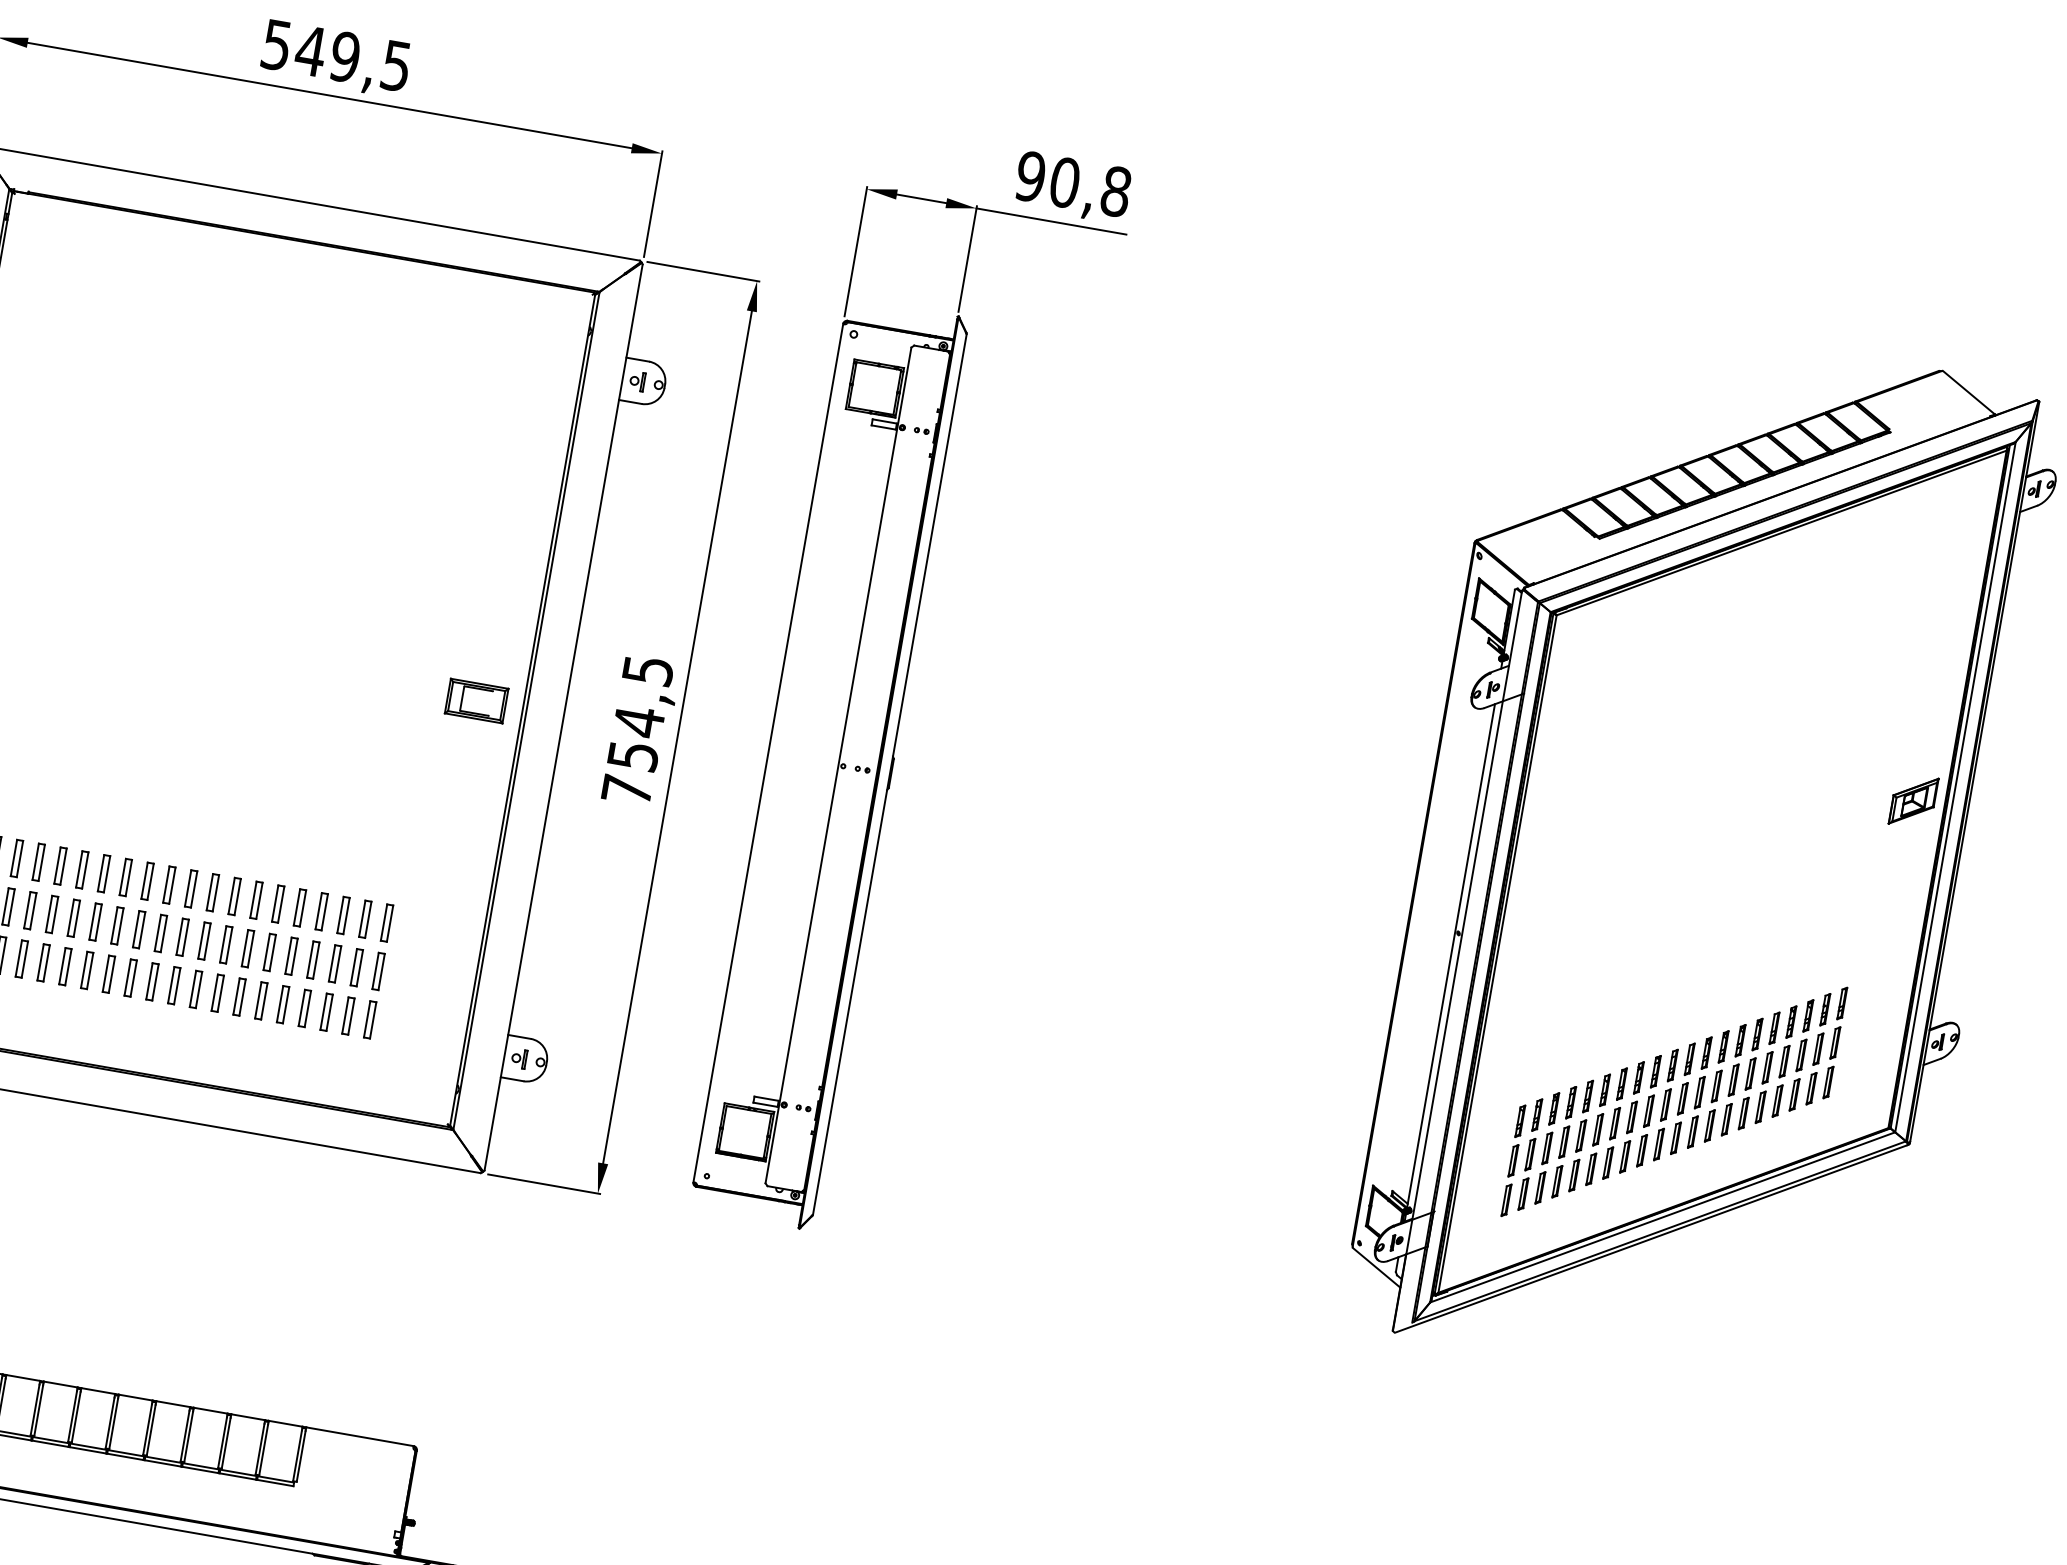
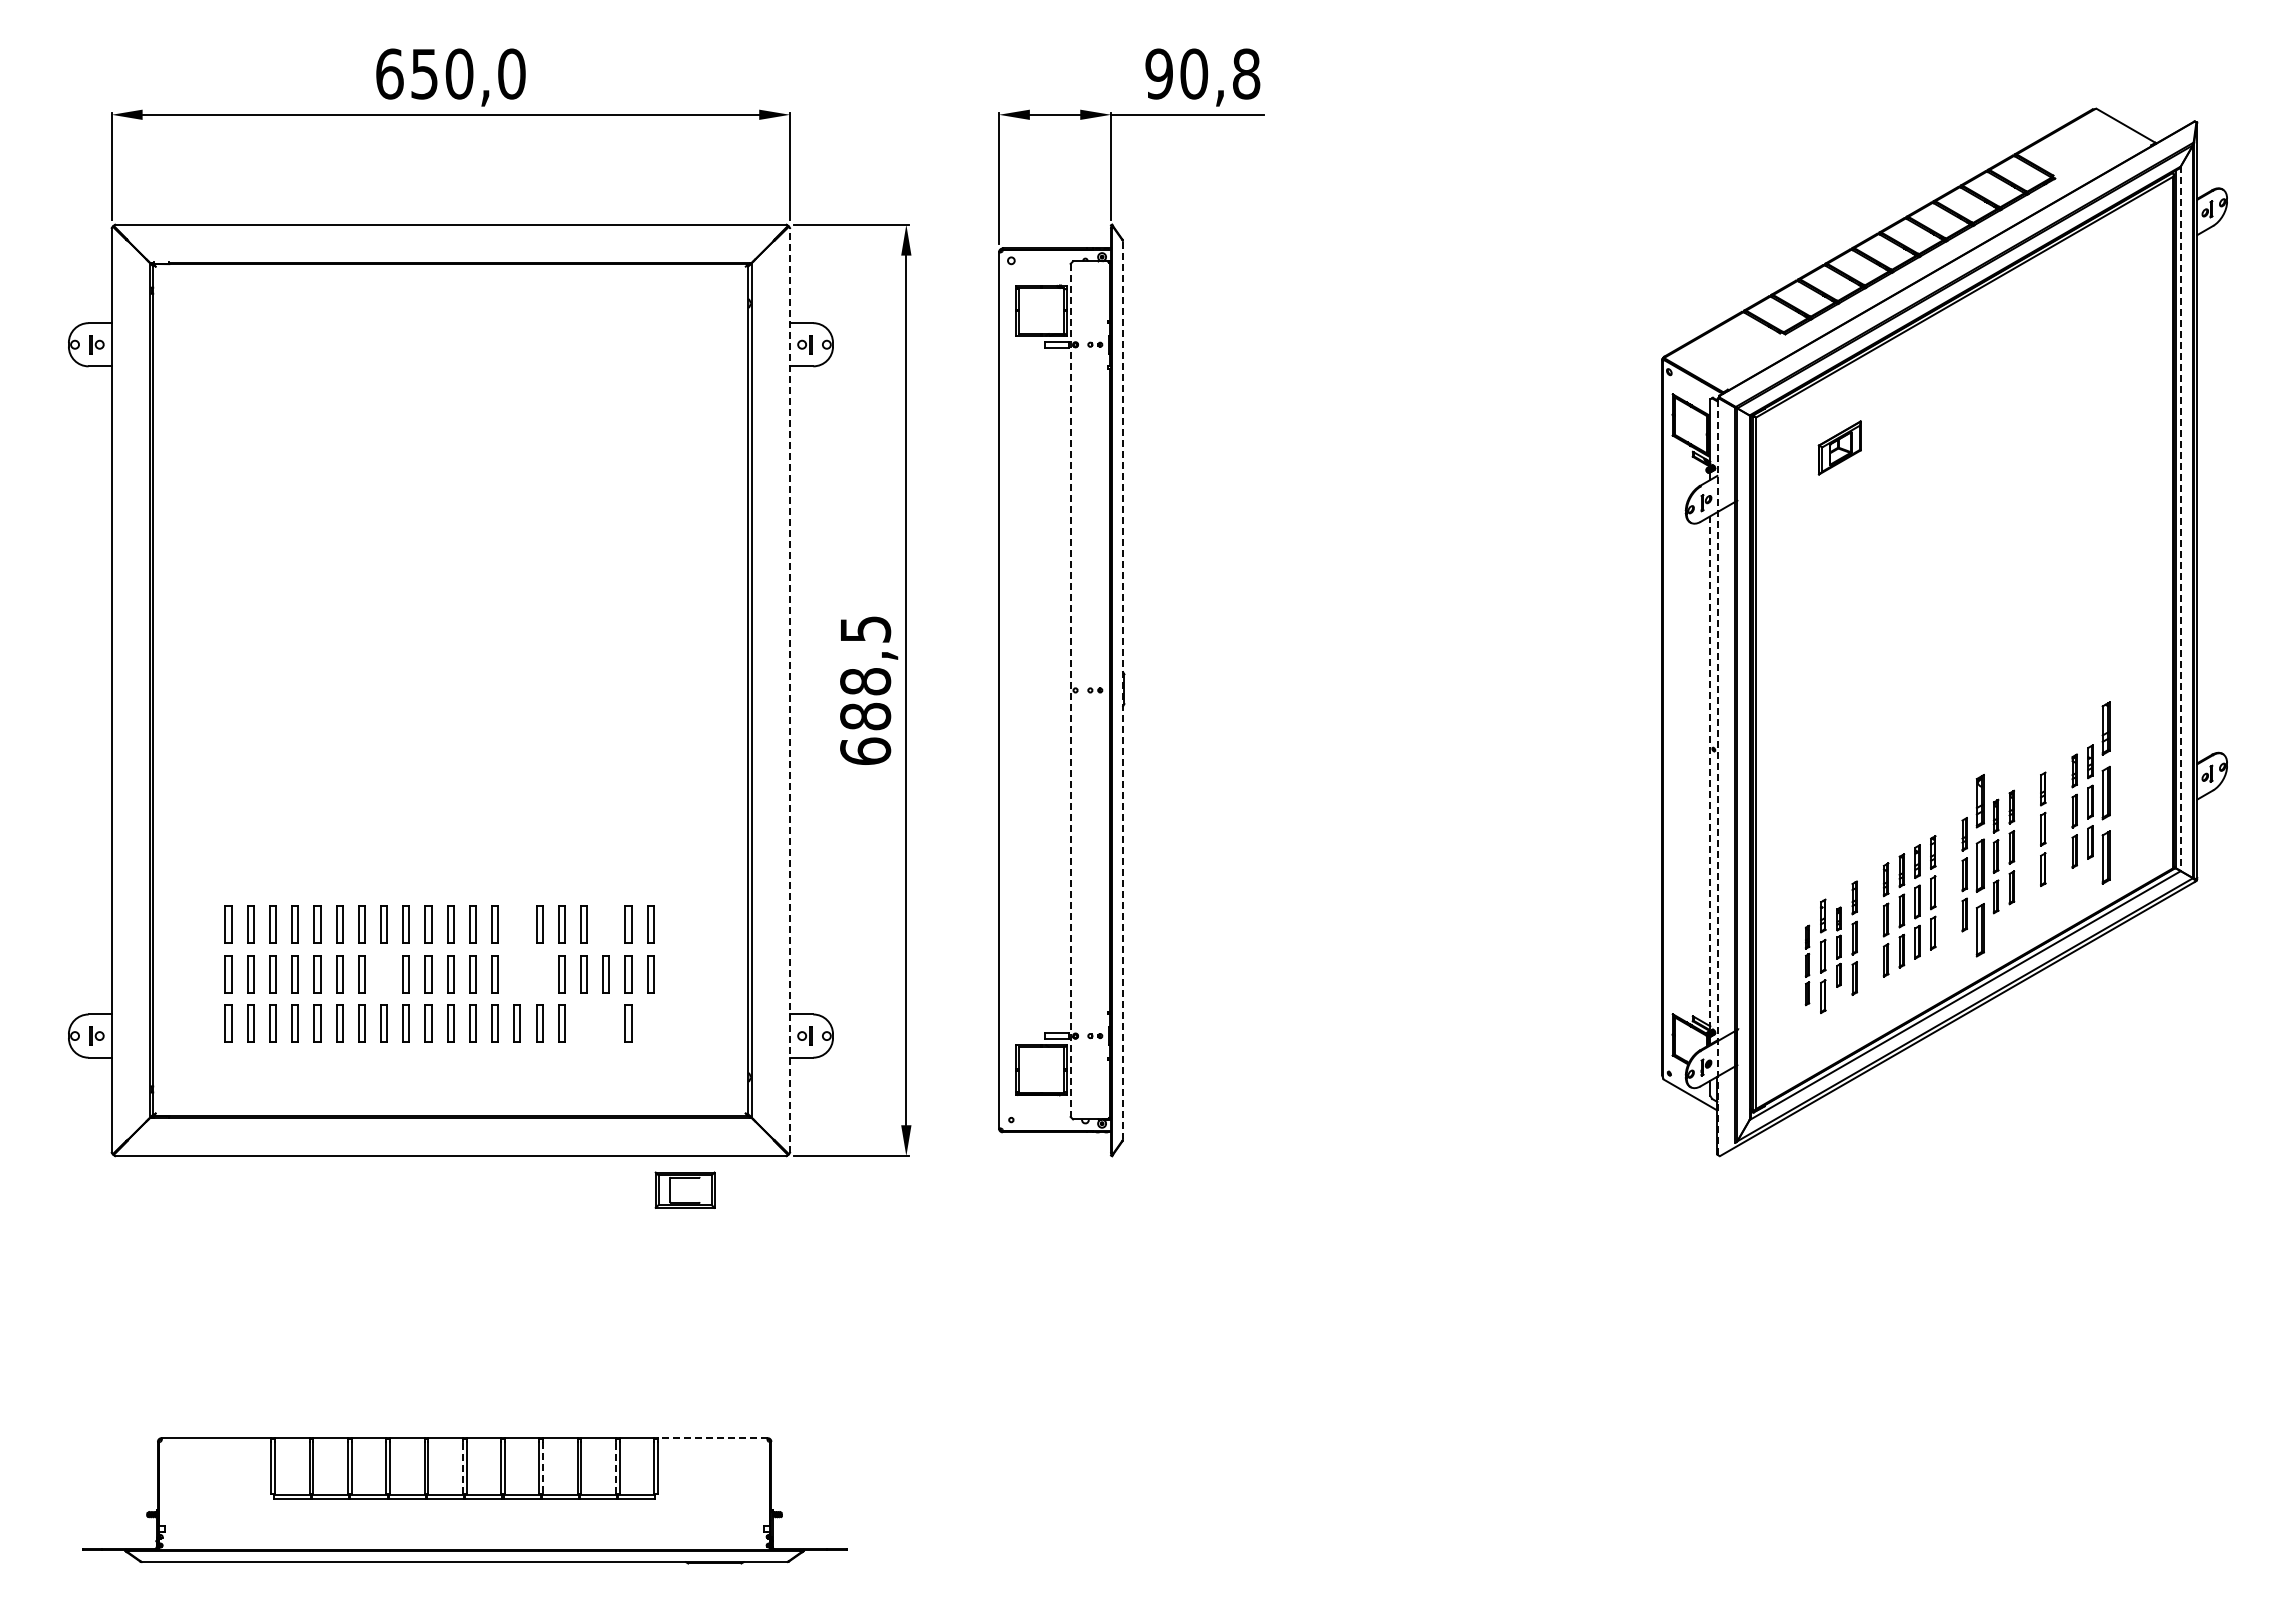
text: (336, 55) -> (450, 73), 549,5 -> 650,0
part: (476, 700) -> (684, 1189), moved
line: (564, 716) -> (790, 689), solid -> dashed
text: (633, 754) -> (865, 715), 754,5 -> 688,5
line: (838, 765) -> (1070, 690), solid -> dashed
line: (890, 774) -> (1123, 690), solid -> dashed
line: (1955, 787) -> (2180, 519), solid -> dashed
part: (1913, 800) -> (1839, 447), moved
part: (255, 900) -> (516, 924), removed
part: (342, 915) -> (605, 924), removed
part: (116, 926) -> (383, 974), removed
part: (247, 948) -> (516, 974), removed
part: (269, 952) -> (539, 974), removed
line: (1450, 957) -> (1710, 774), solid -> dashed
line: (1457, 961) -> (1717, 777), solid -> dashed
part: (304, 1008) -> (583, 1023), removed
part: (325, 1012) -> (605, 1023), removed
part: (369, 1019) -> (650, 1023), removed
part: (1834, 1042) -> (2105, 792), size x1.6
part: (1784, 1060) -> (2058, 819), removed
part: (1750, 1074) -> (2027, 838), removed
part: (1699, 1092) -> (1980, 865), size x1.6
part: (1665, 1104) -> (1948, 883), removed
part: (1581, 1135) -> (1870, 928), removed
part: (1546, 1147) -> (1838, 946), size x0.7
part: (1513, 1160) -> (1807, 965), size x0.7
line: (109, 1422) -> (462, 1467), solid -> dashed
line: (189, 1436) -> (543, 1467), solid -> dashed
line: (359, 1437) -> (712, 1438), solid -> dashed
line: (259, 1448) -> (615, 1467), solid -> dashed

